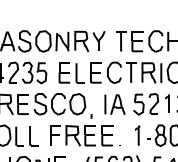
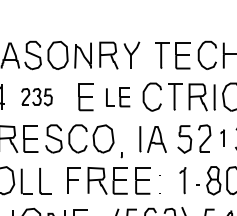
part: (27, 72) -> (36, 96), size x0.6
part: (89, 73) -> (118, 97), size x0.7
part: (167, 103) -> (222, 137), size x0.7

